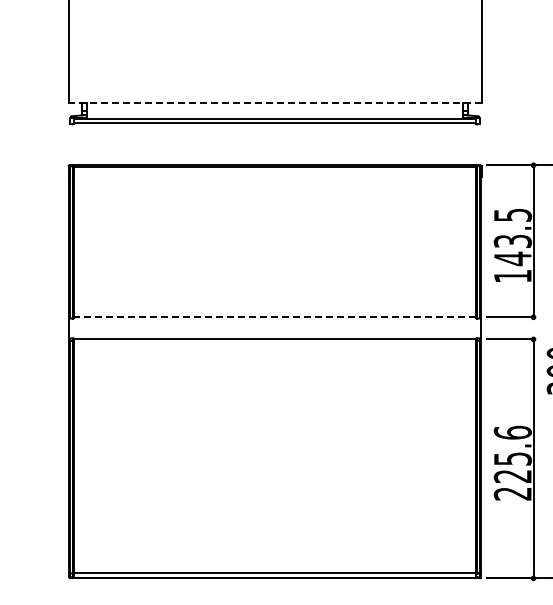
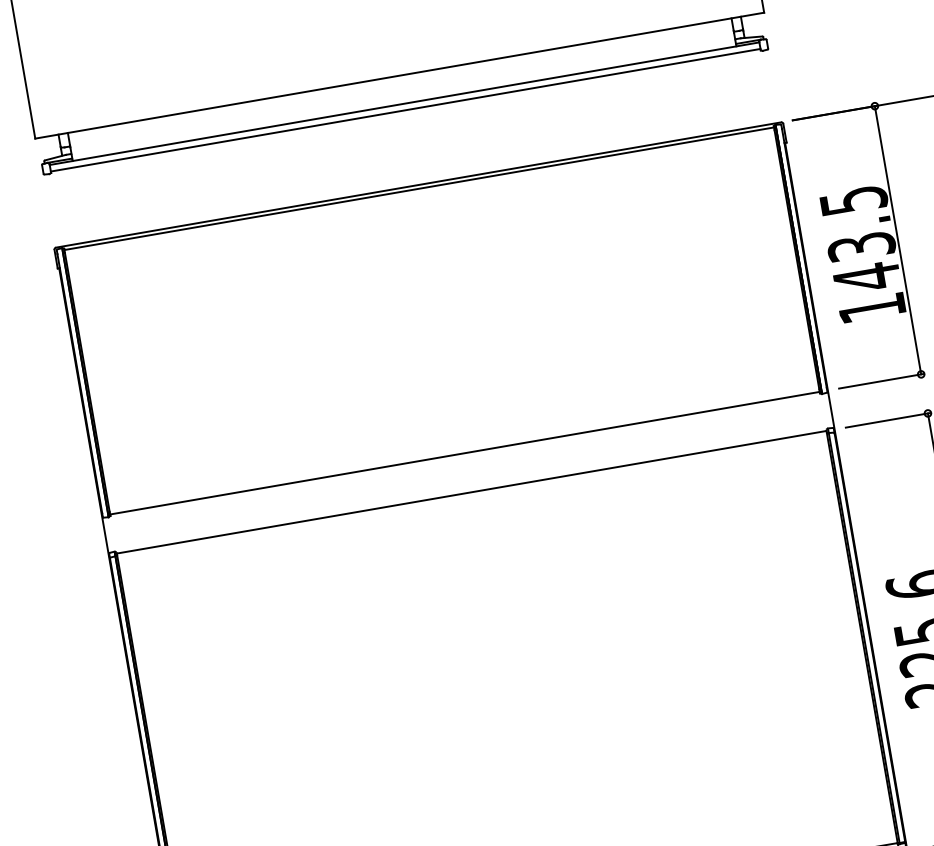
line: (275, 103) -> (400, 75), dashed -> solid
line: (274, 317) -> (464, 453), dashed -> solid

